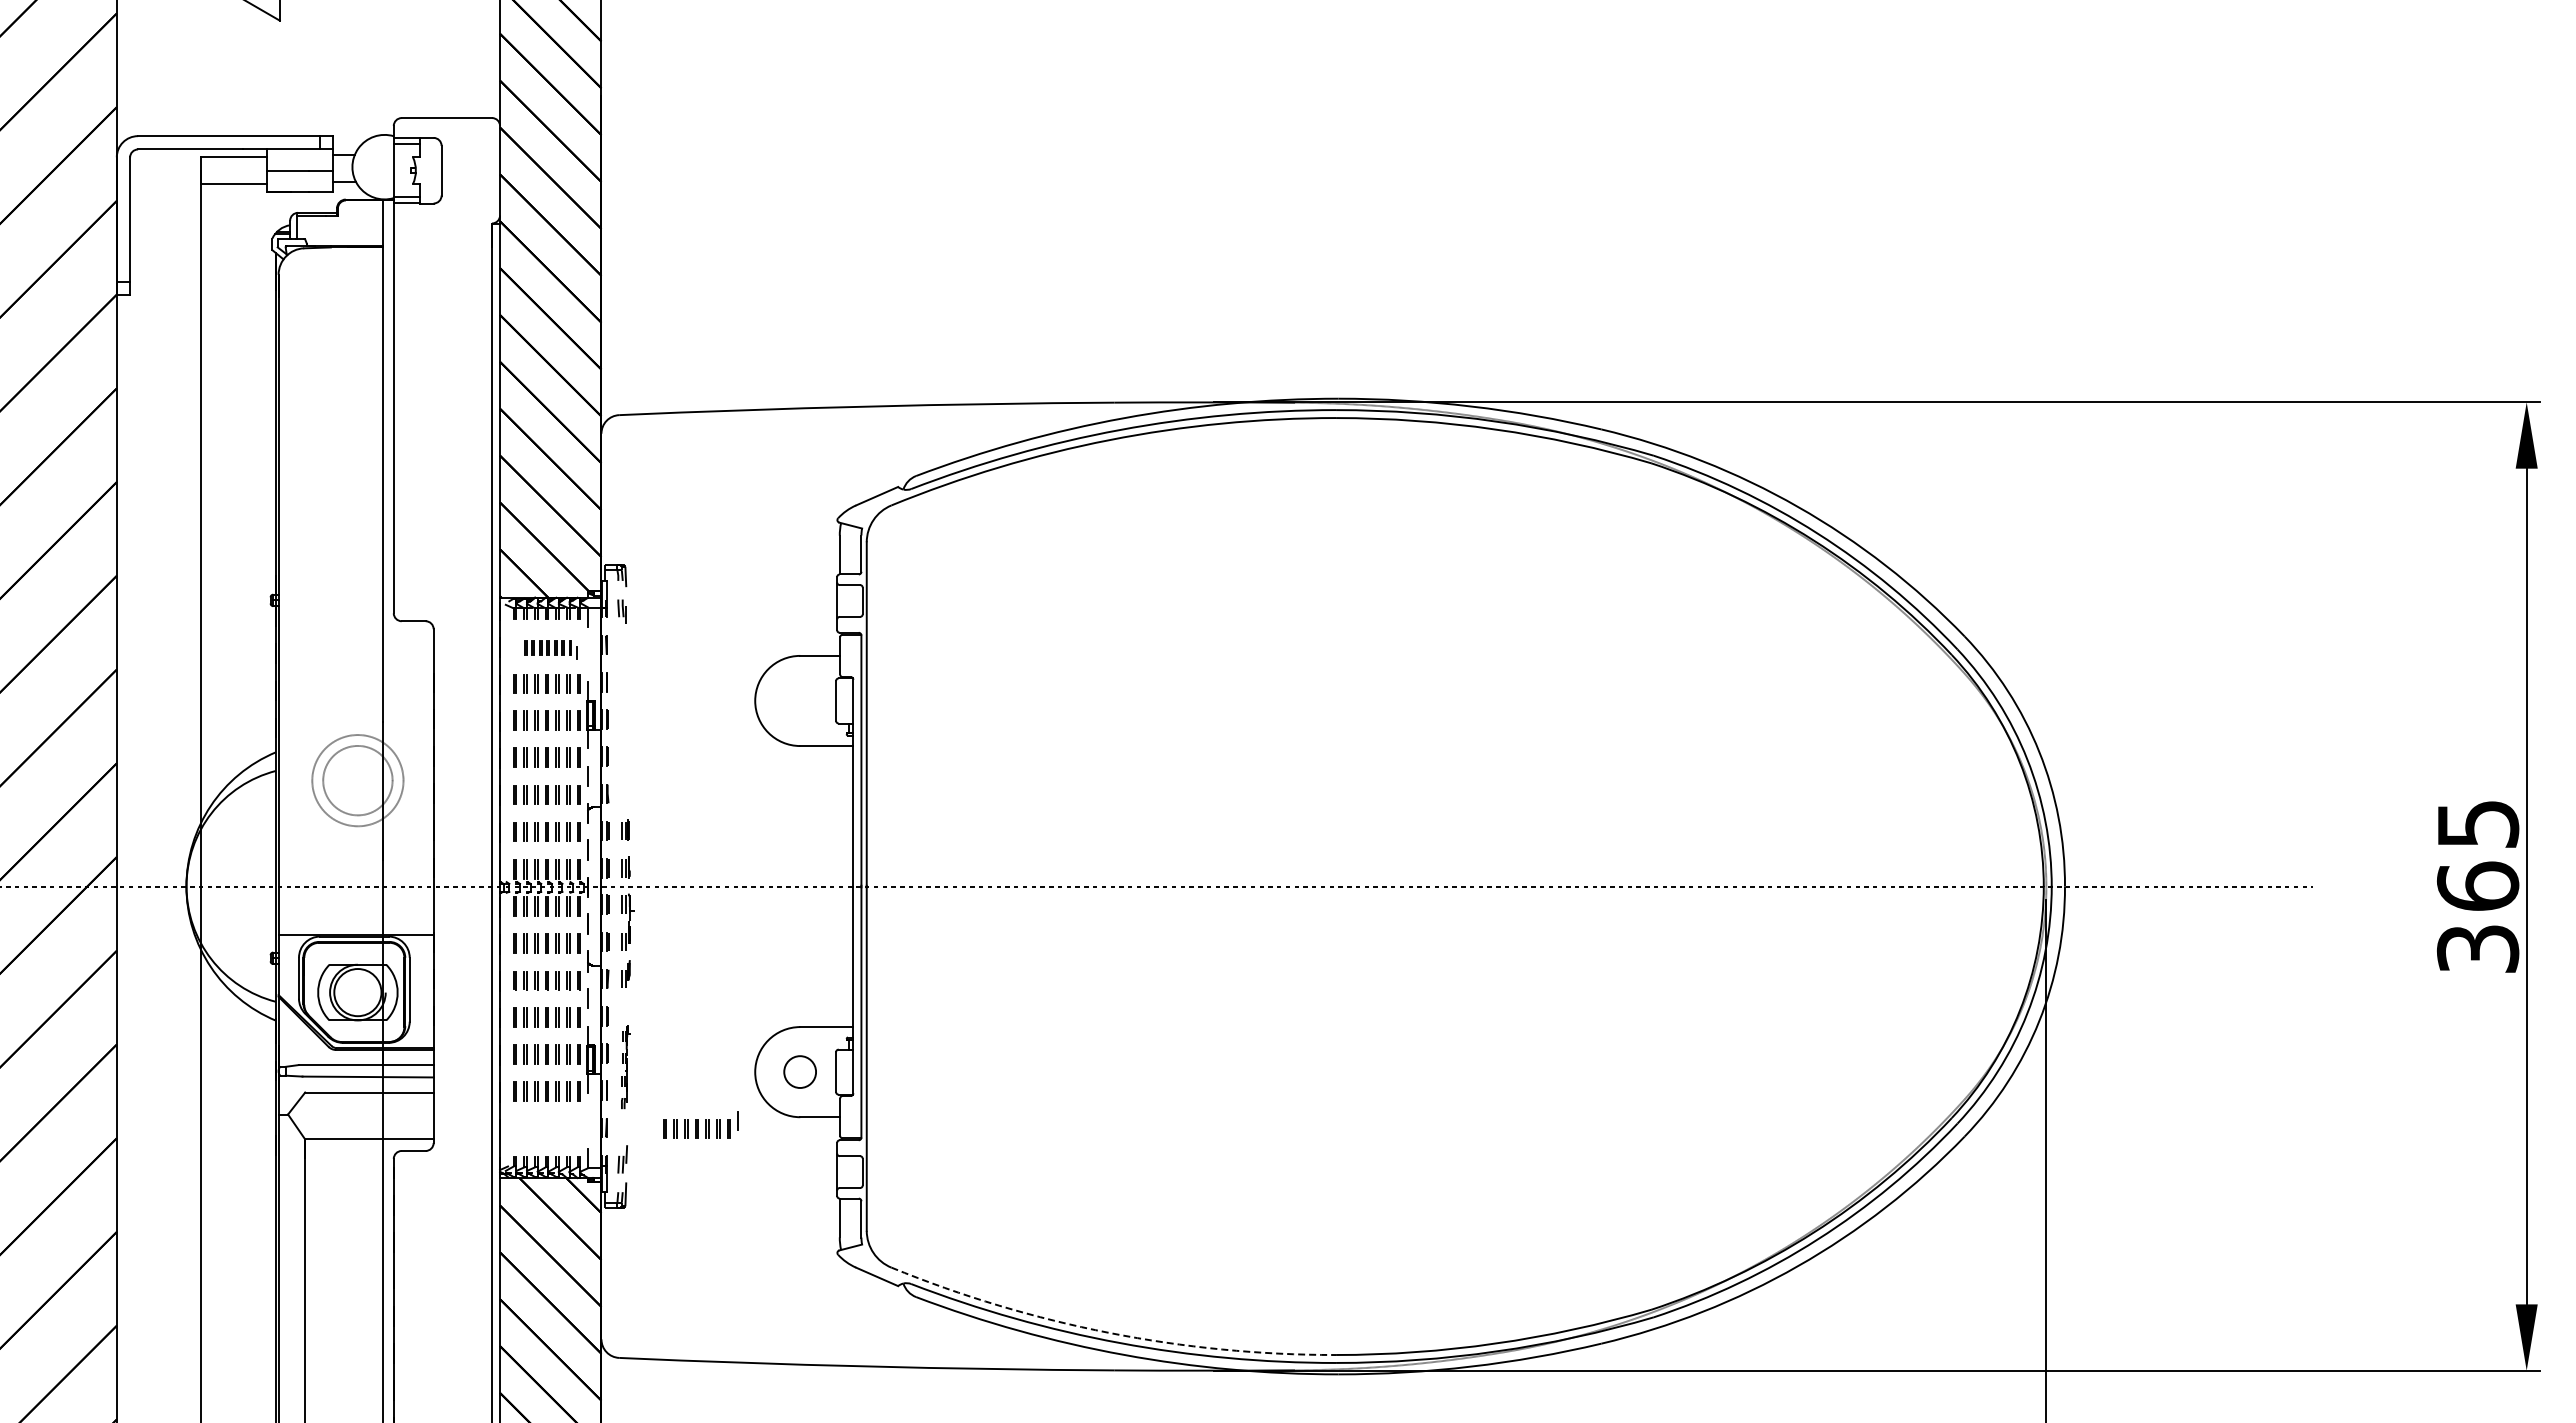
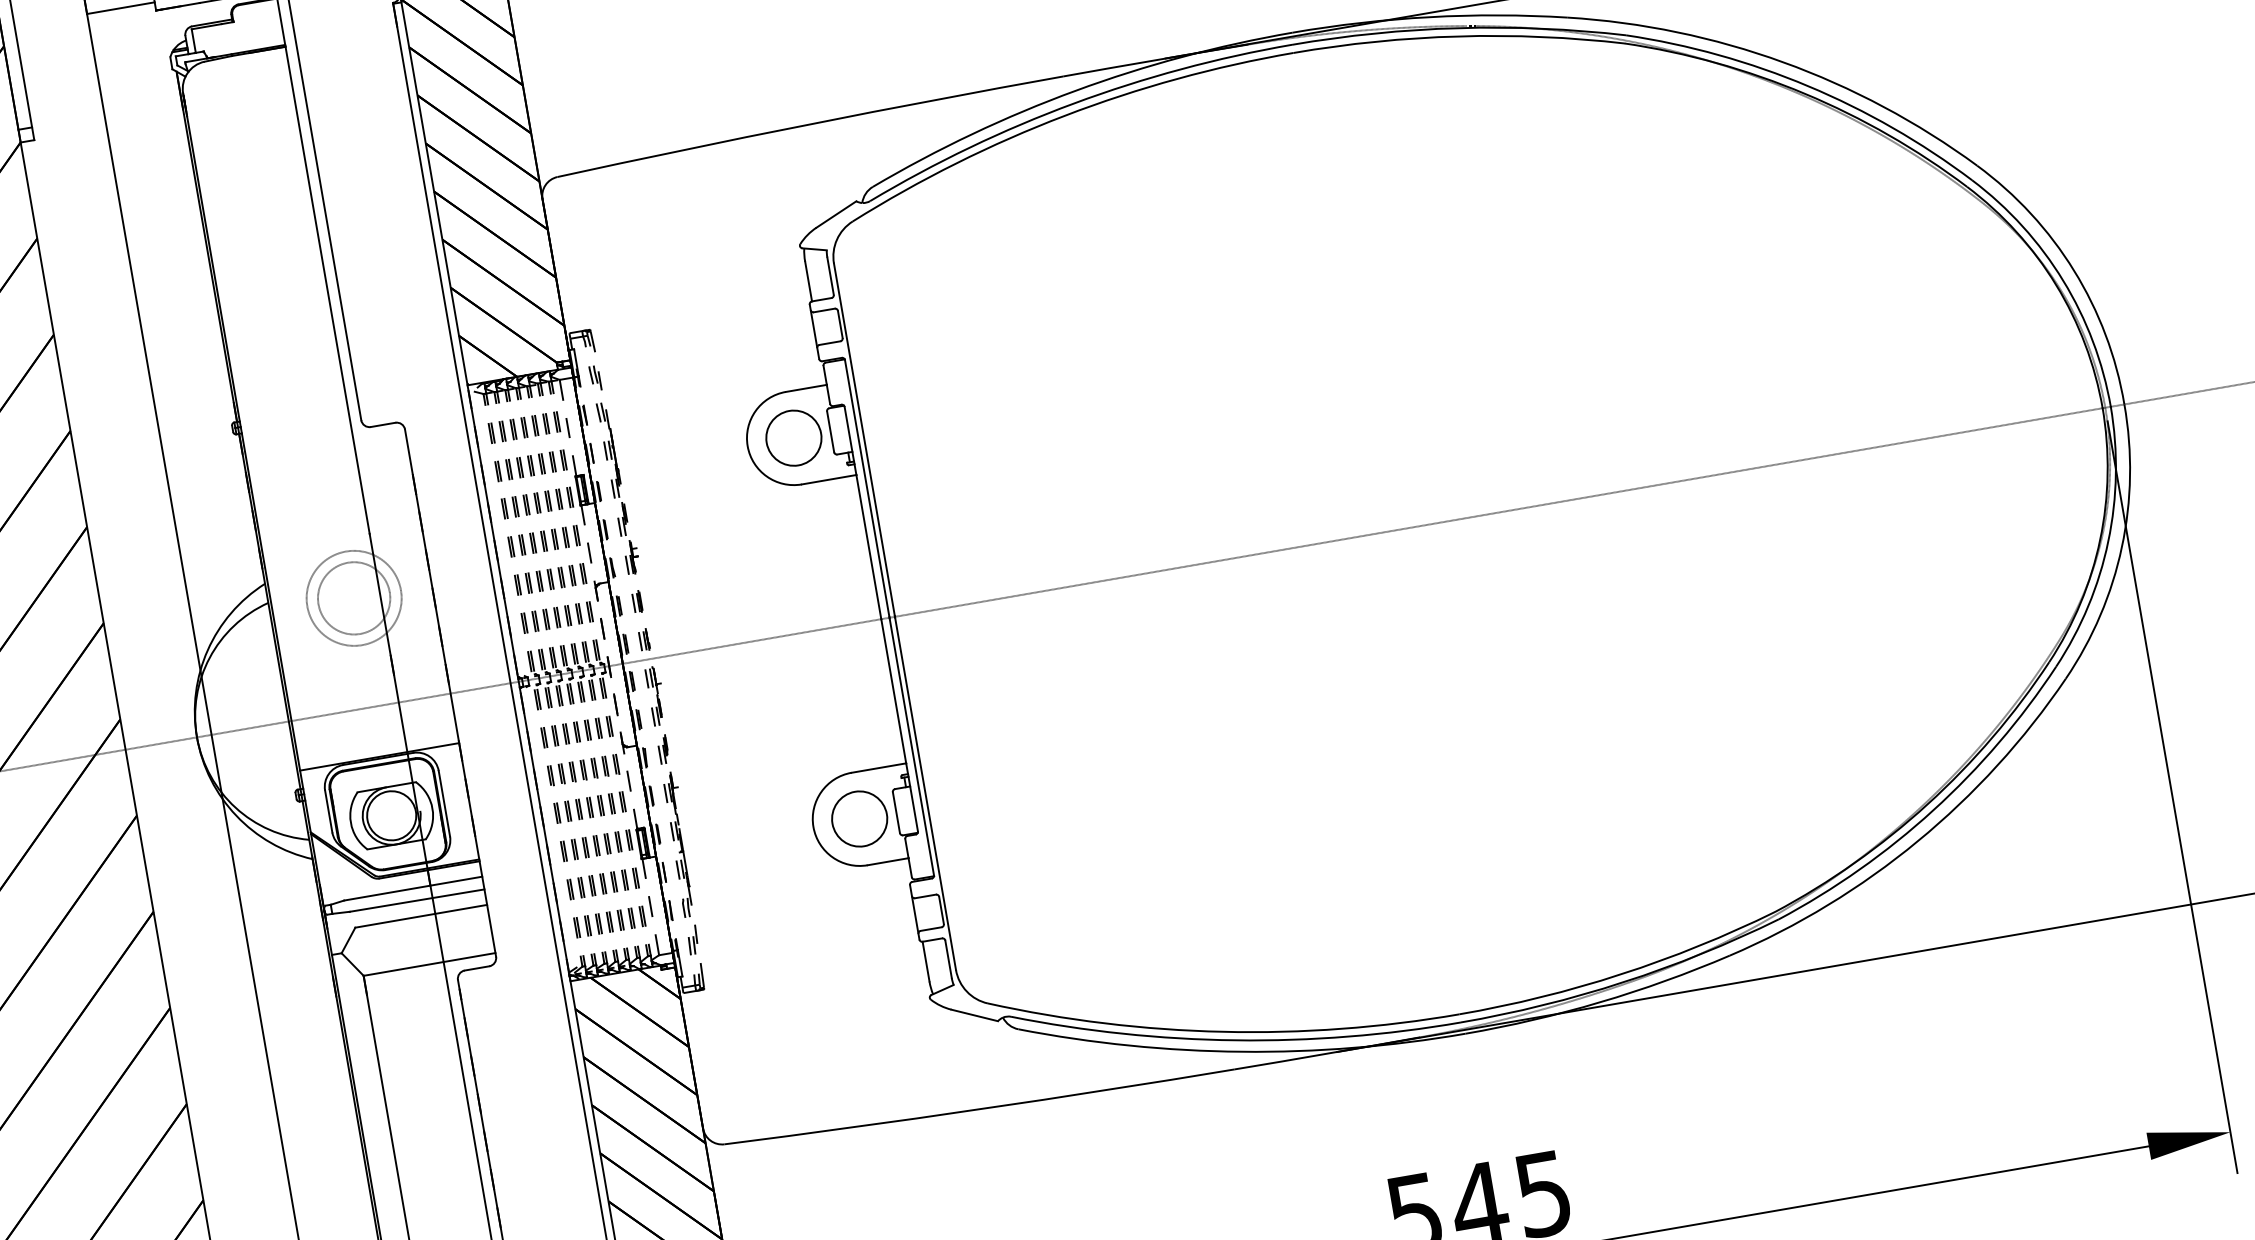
part: (550, 650) -> (528, 430), size x1.43
circle: (799, 700) -> (793, 437), added
part: (625, 719) -> (617, 488), added
part: (625, 1066) -> (679, 844), size x1.67
circle: (799, 1071) -> (858, 818), size x1.67
part: (700, 1124) -> (612, 917), moved
arc: (1109, 1332) -> (1223, 1031), dashed -> solid

